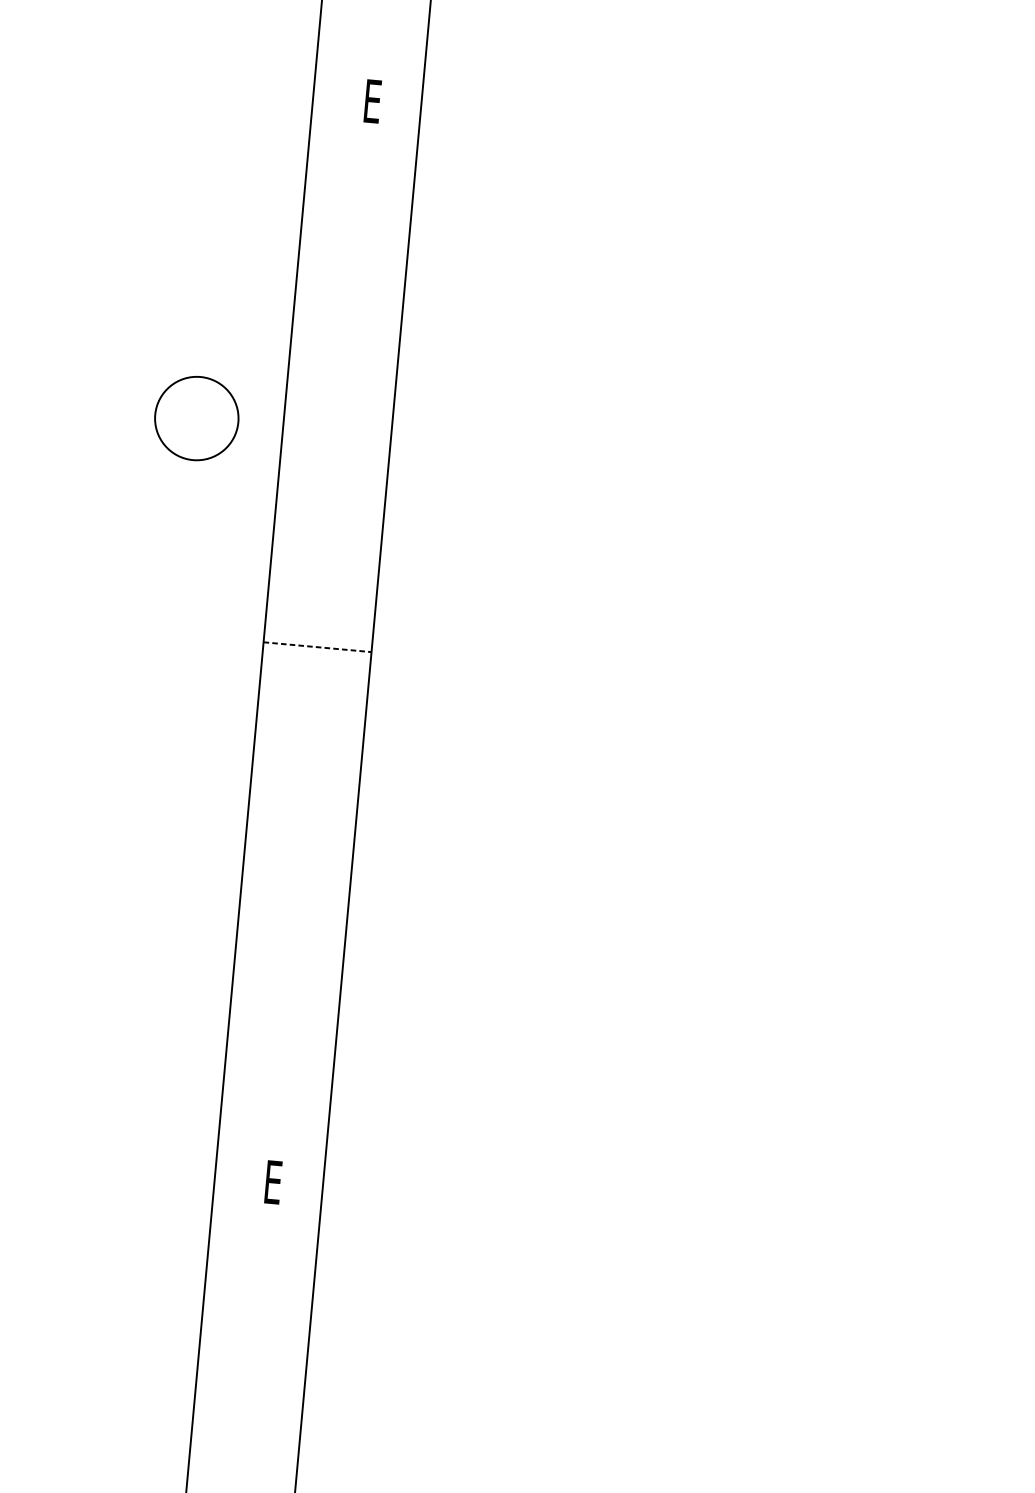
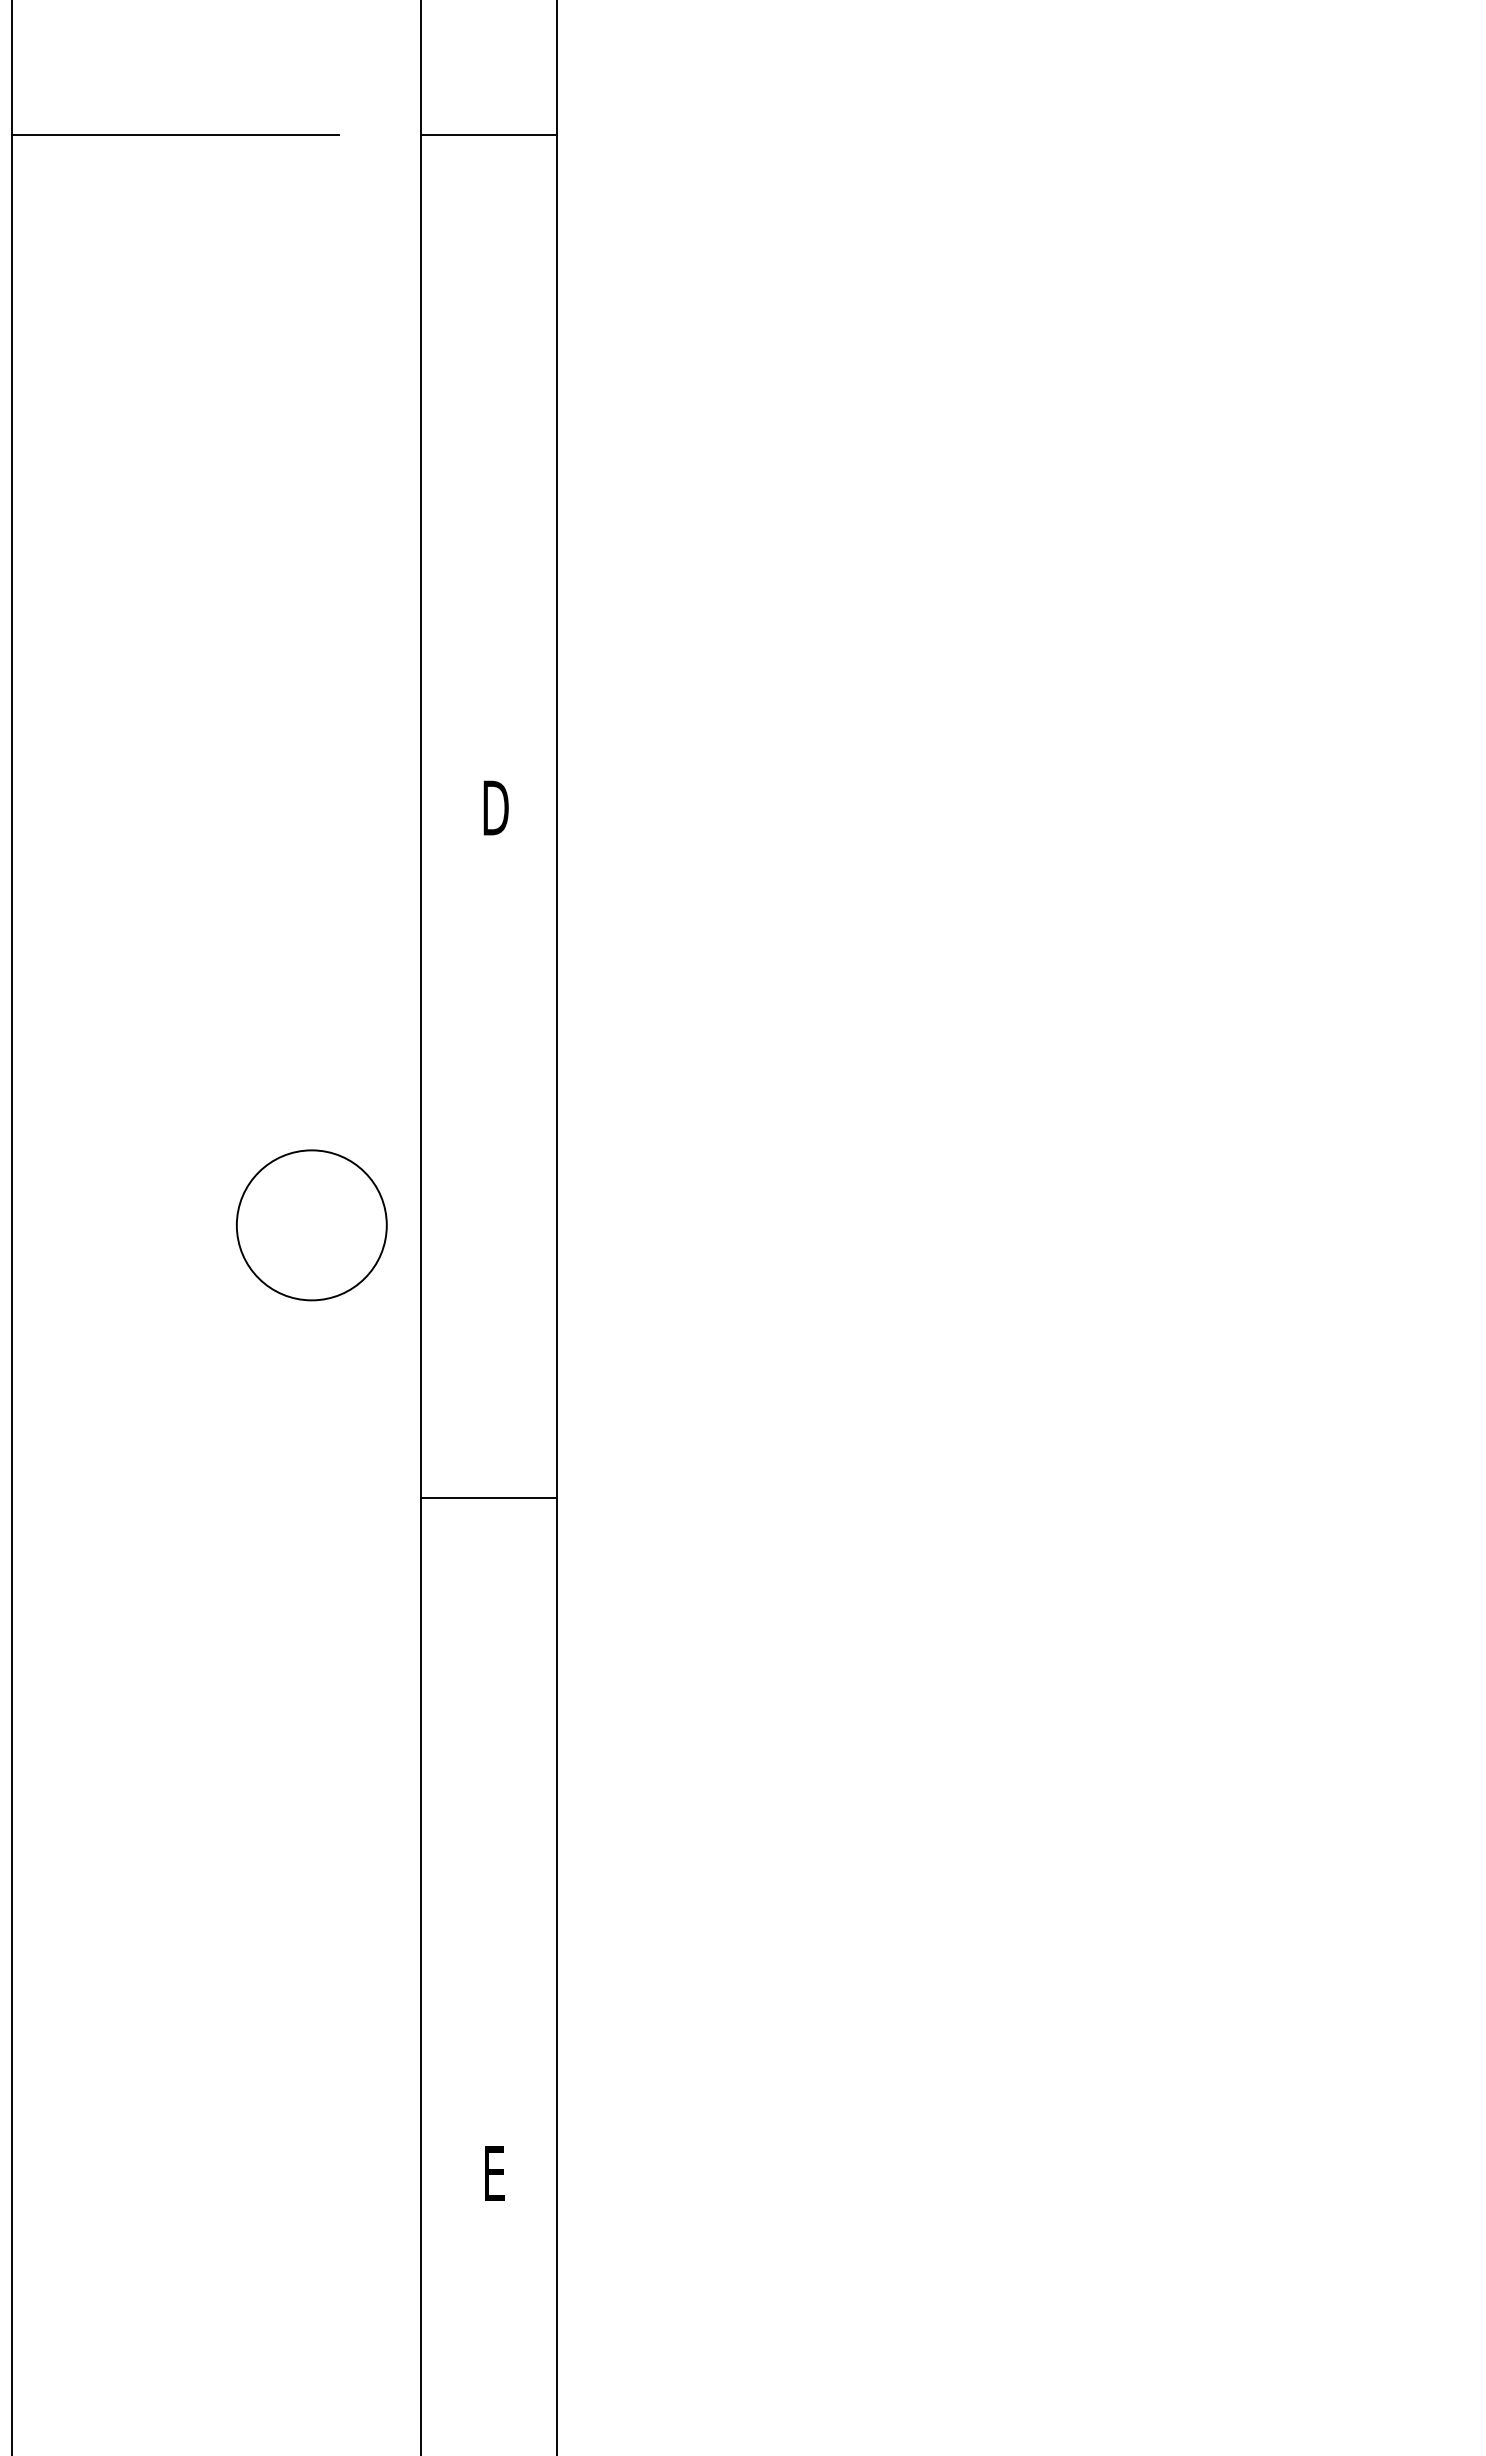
text: (372, 100) -> (495, 807), E -> D
circle: (196, 418) -> (311, 1225), size x1.43
line: (317, 647) -> (489, 1498), dashed -> solid

